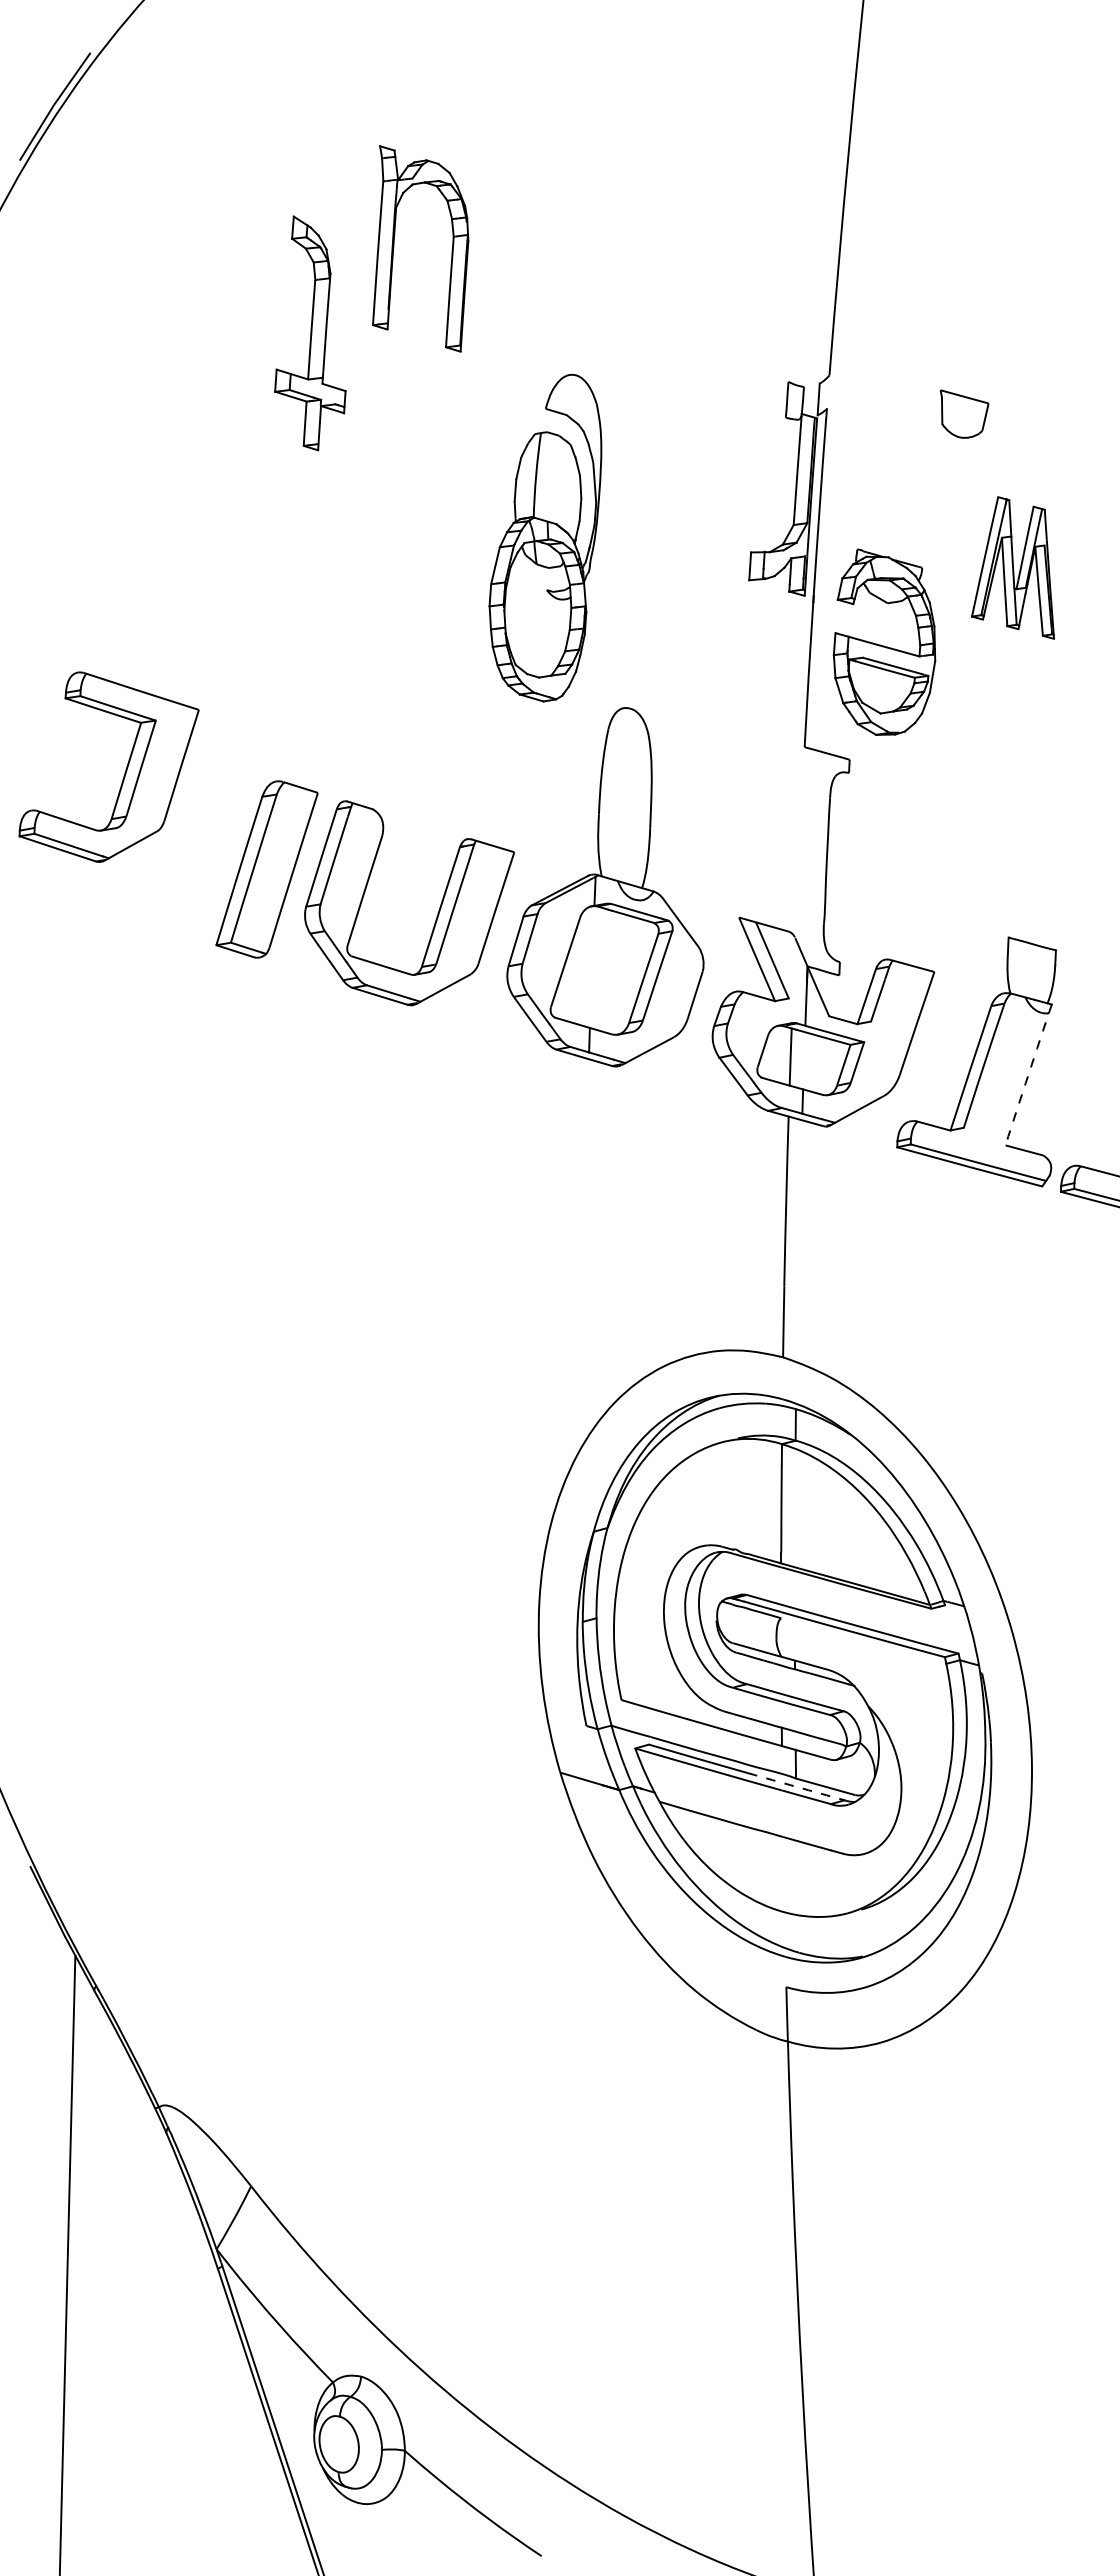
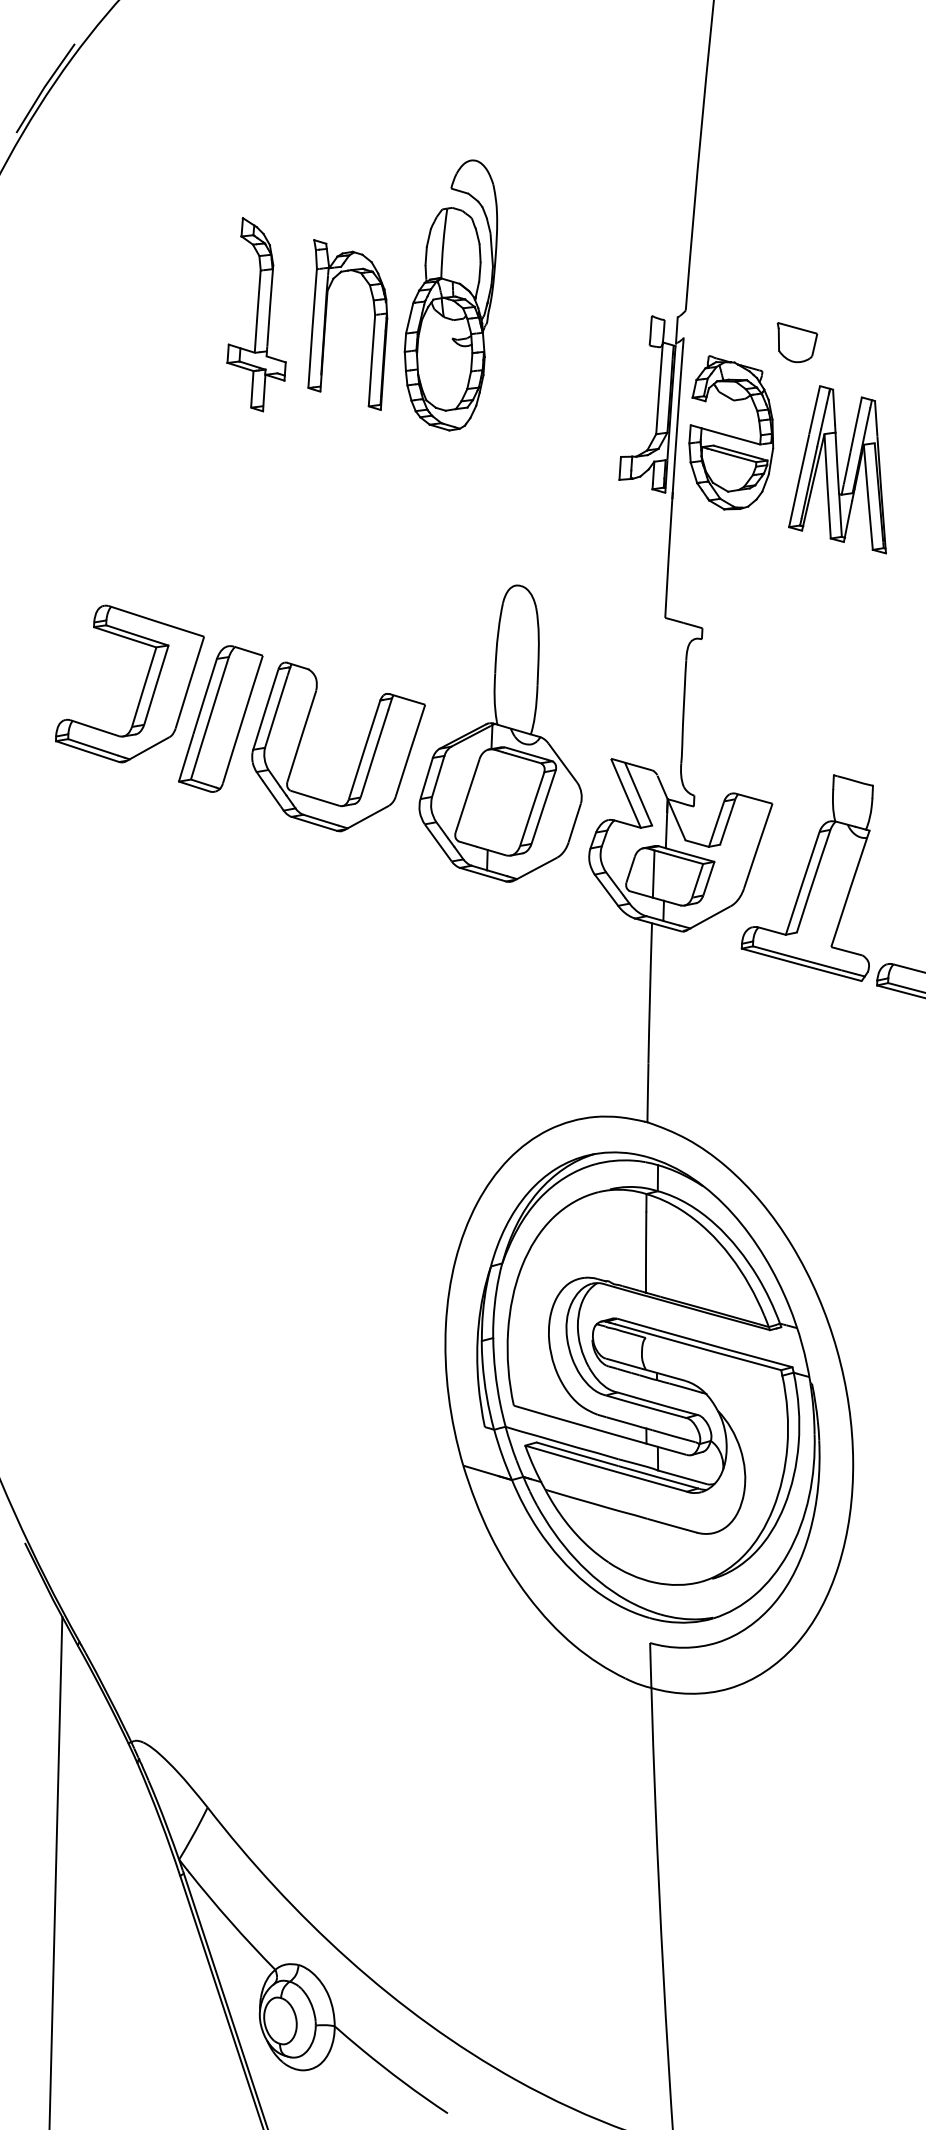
part: (394, 248) -> (326, 324), moved
part: (310, 333) -> (256, 314), moved
part: (545, 537) -> (451, 294), moved
part: (1012, 567) -> (837, 469), size x1.43
part: (884, 641) -> (731, 432), moved
part: (124, 772) -> (142, 688), moved
arc: (1028, 1074) -> (850, 888), dashed -> solid
arc: (796, 1786) -> (658, 1477), dashed -> solid

